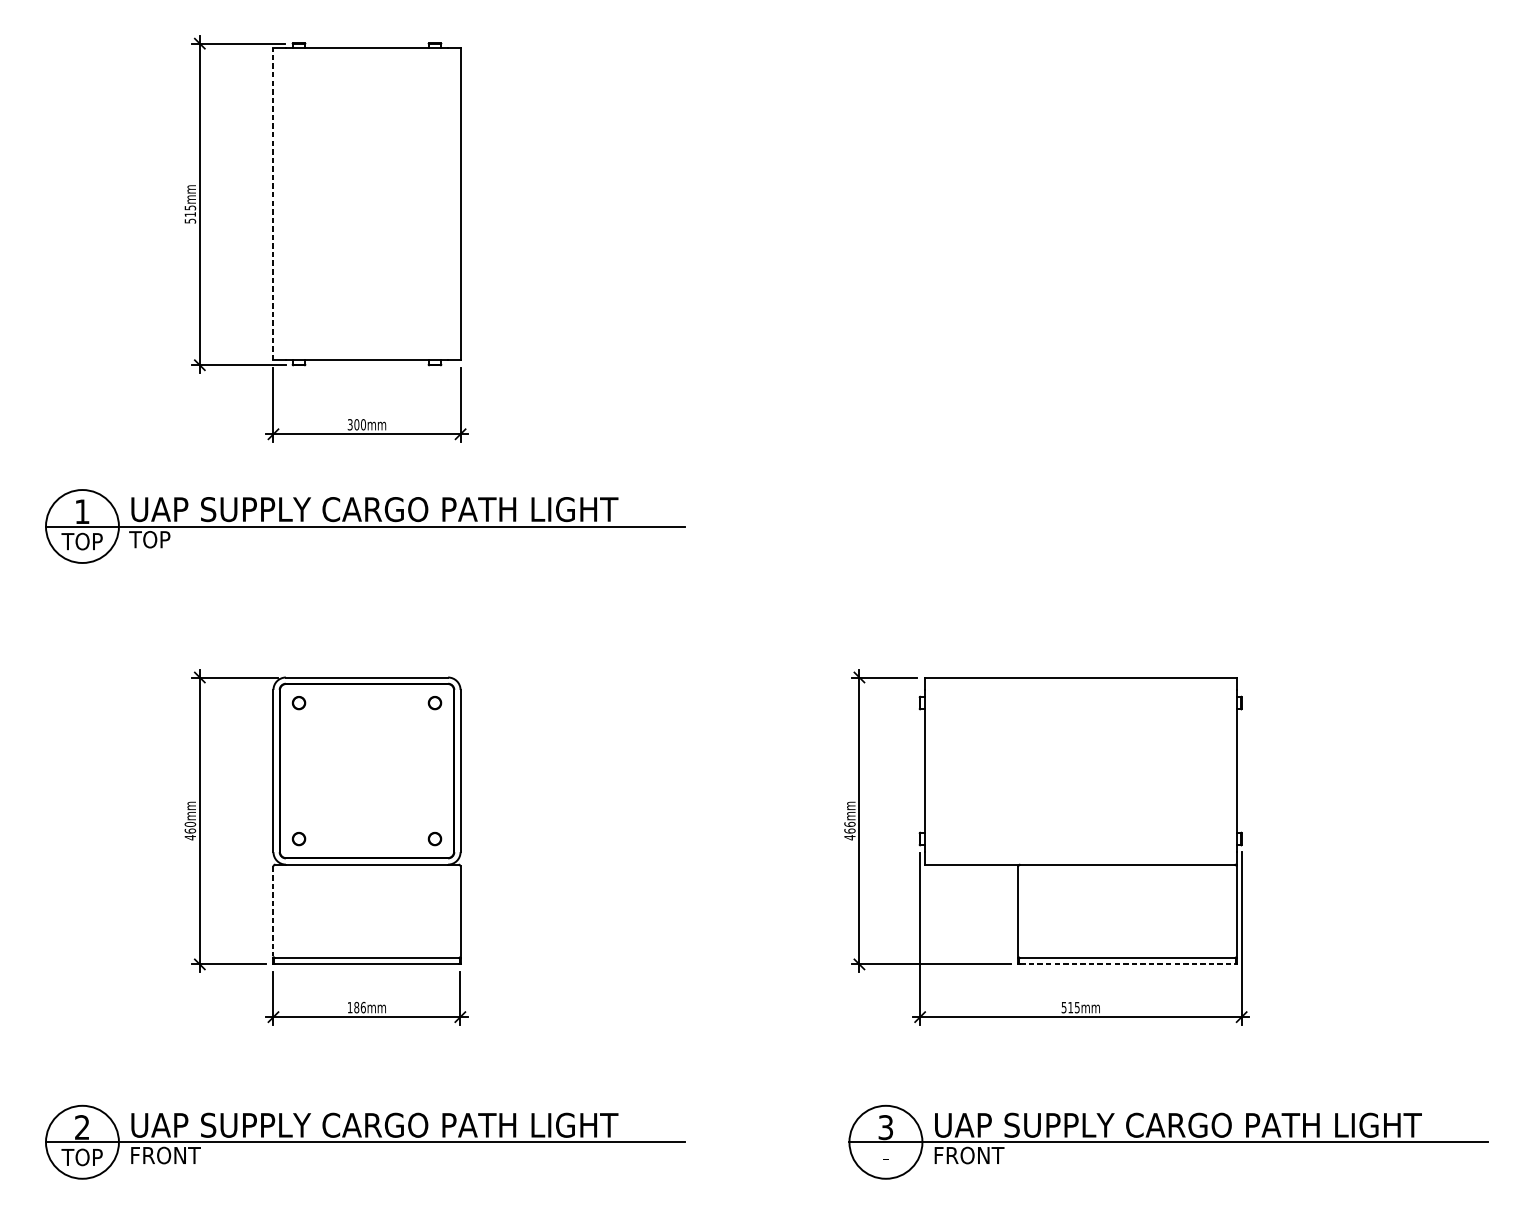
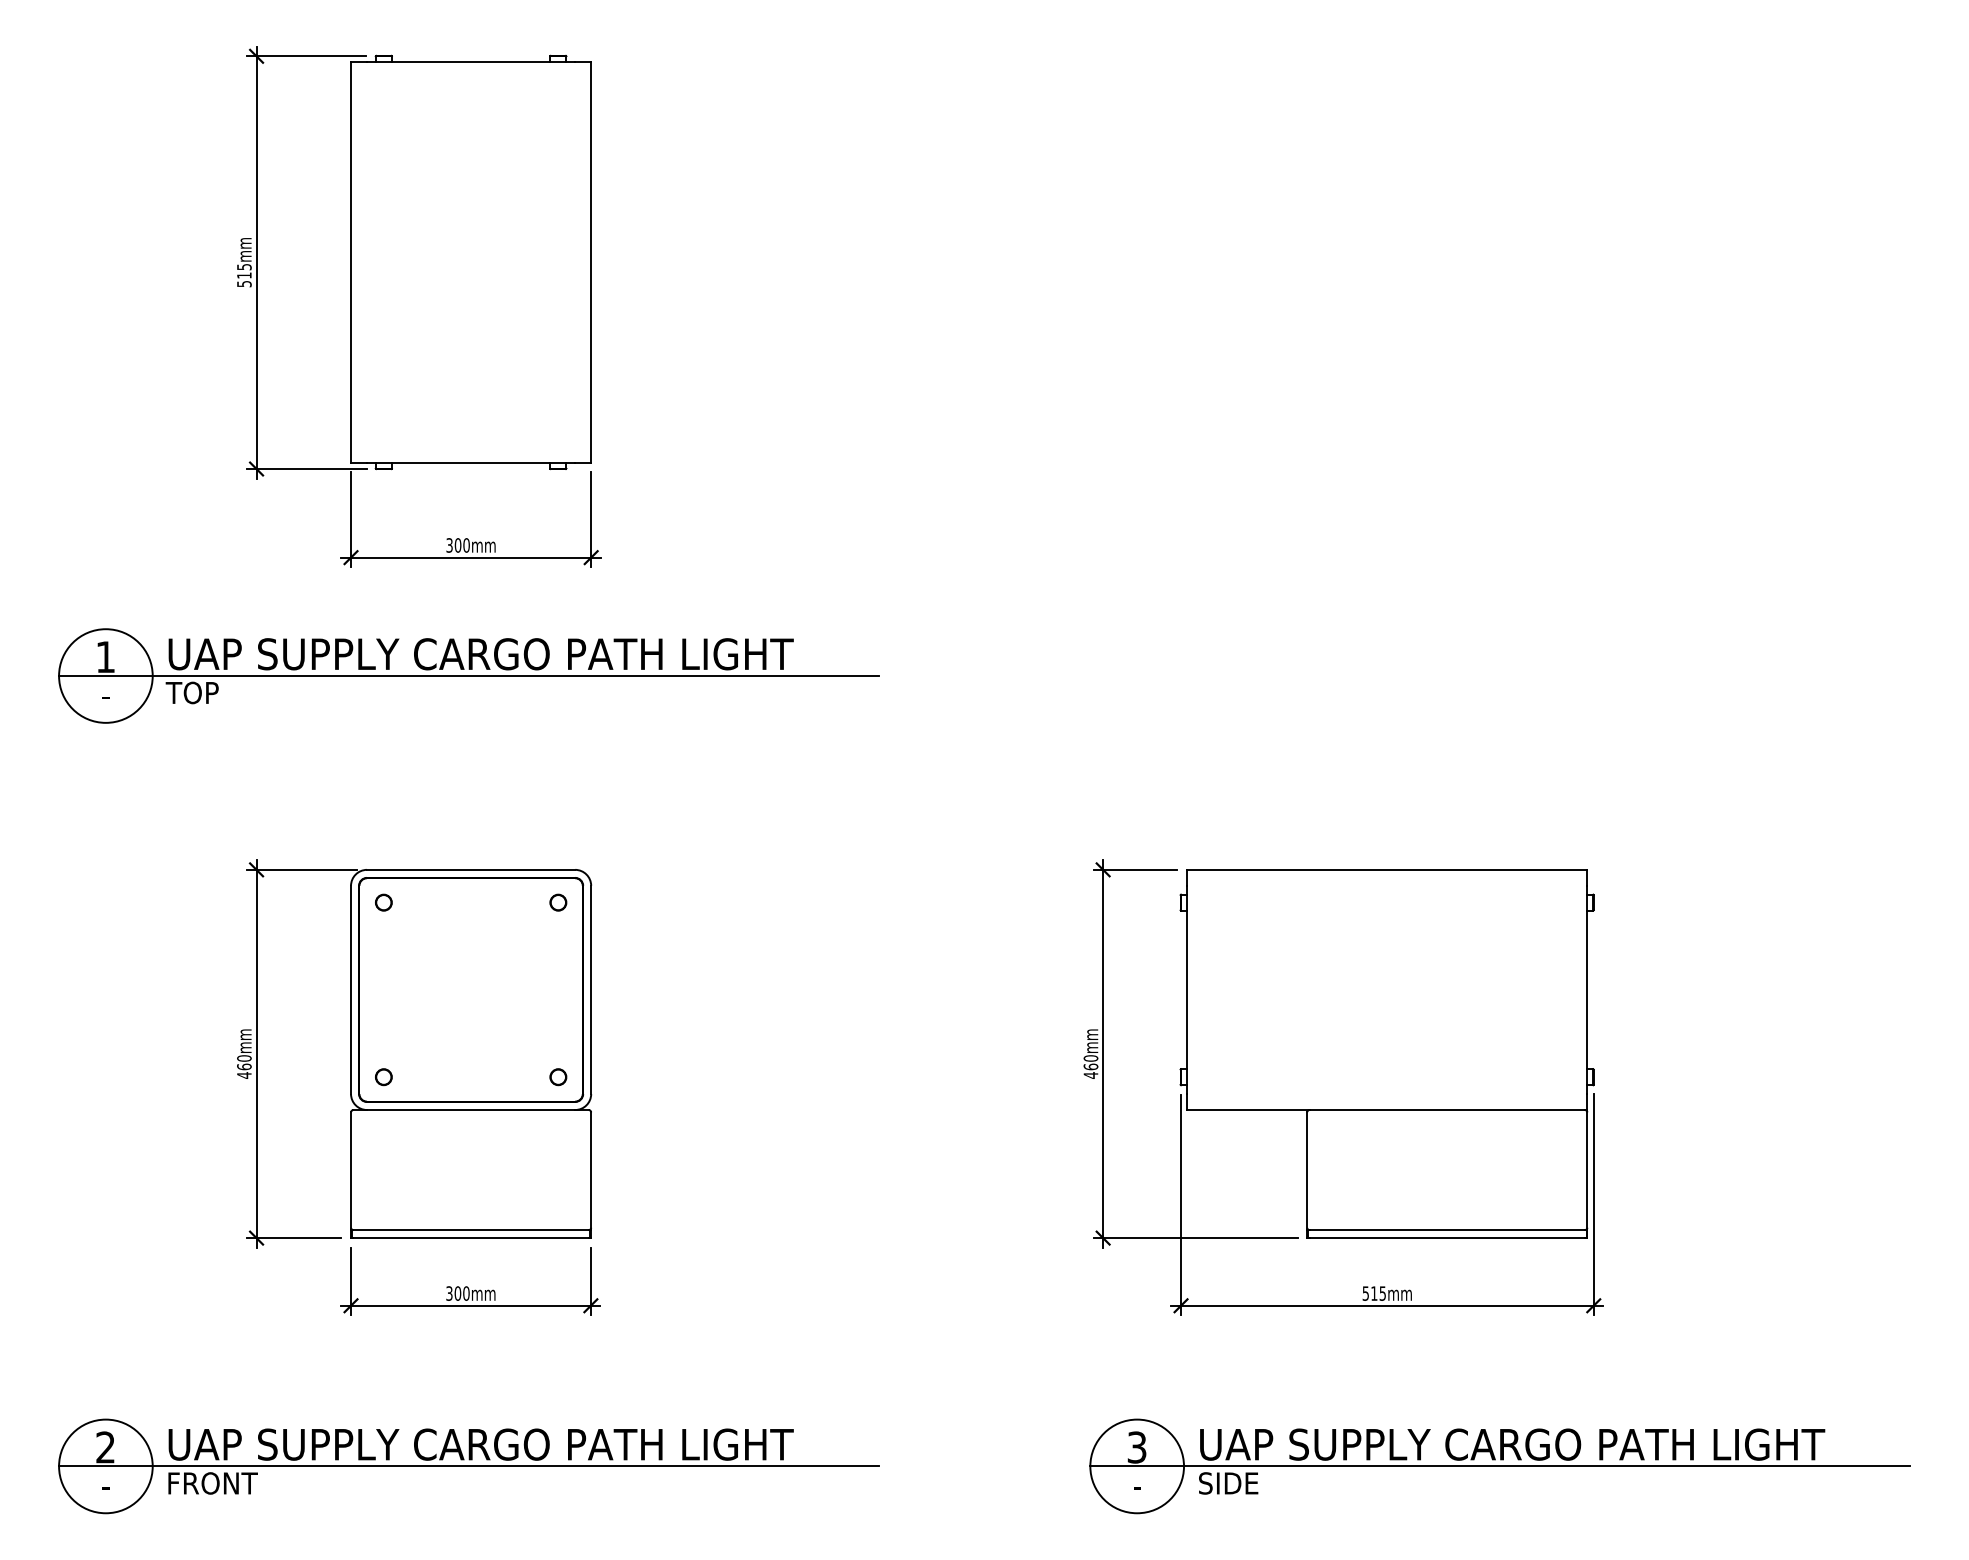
line: (273, 203) -> (351, 261), dashed -> solid
text: (82, 541) -> (105, 695), TOP -> -
text: (849, 824) -> (1090, 1058), 466mm -> 460mm
line: (273, 911) -> (351, 1170), dashed -> solid
line: (1127, 964) -> (1447, 1238), dashed -> solid
text: (356, 1007) -> (457, 1293), 186mm -> 300mm
text: (969, 1155) -> (1244, 1483), FRONT -> SIDE
text: (82, 1157) -> (105, 1485), TOP -> -

